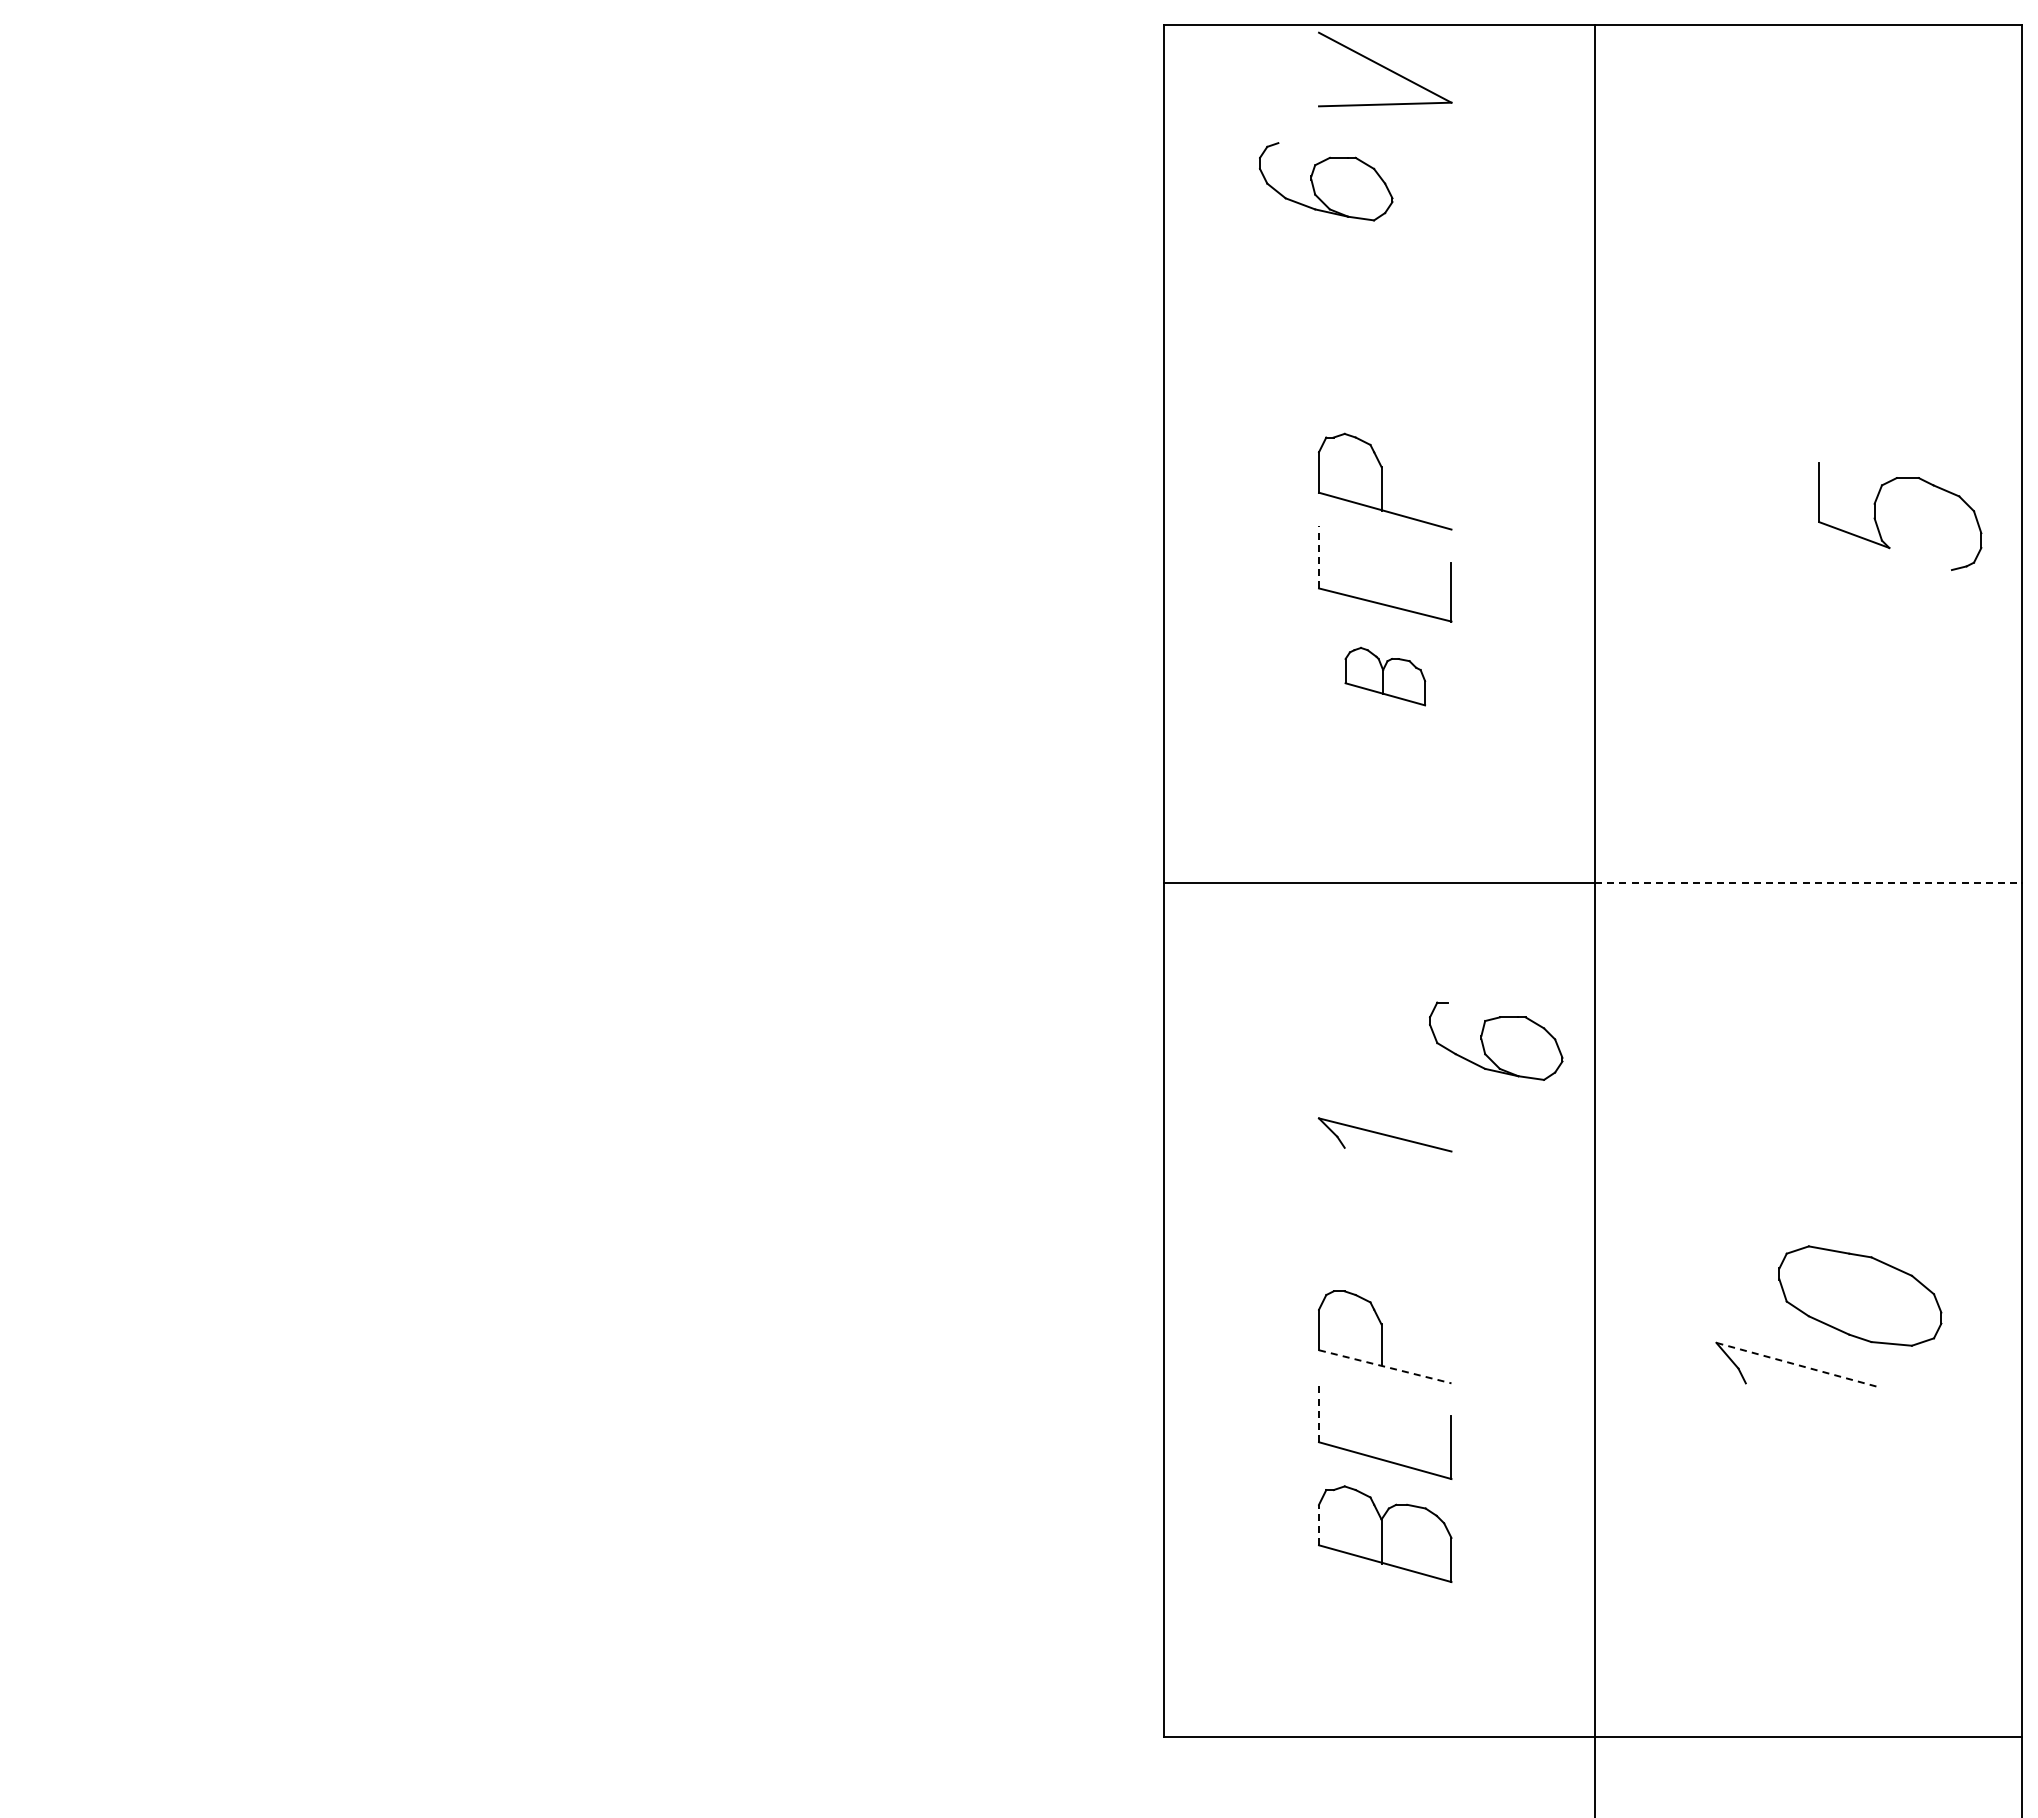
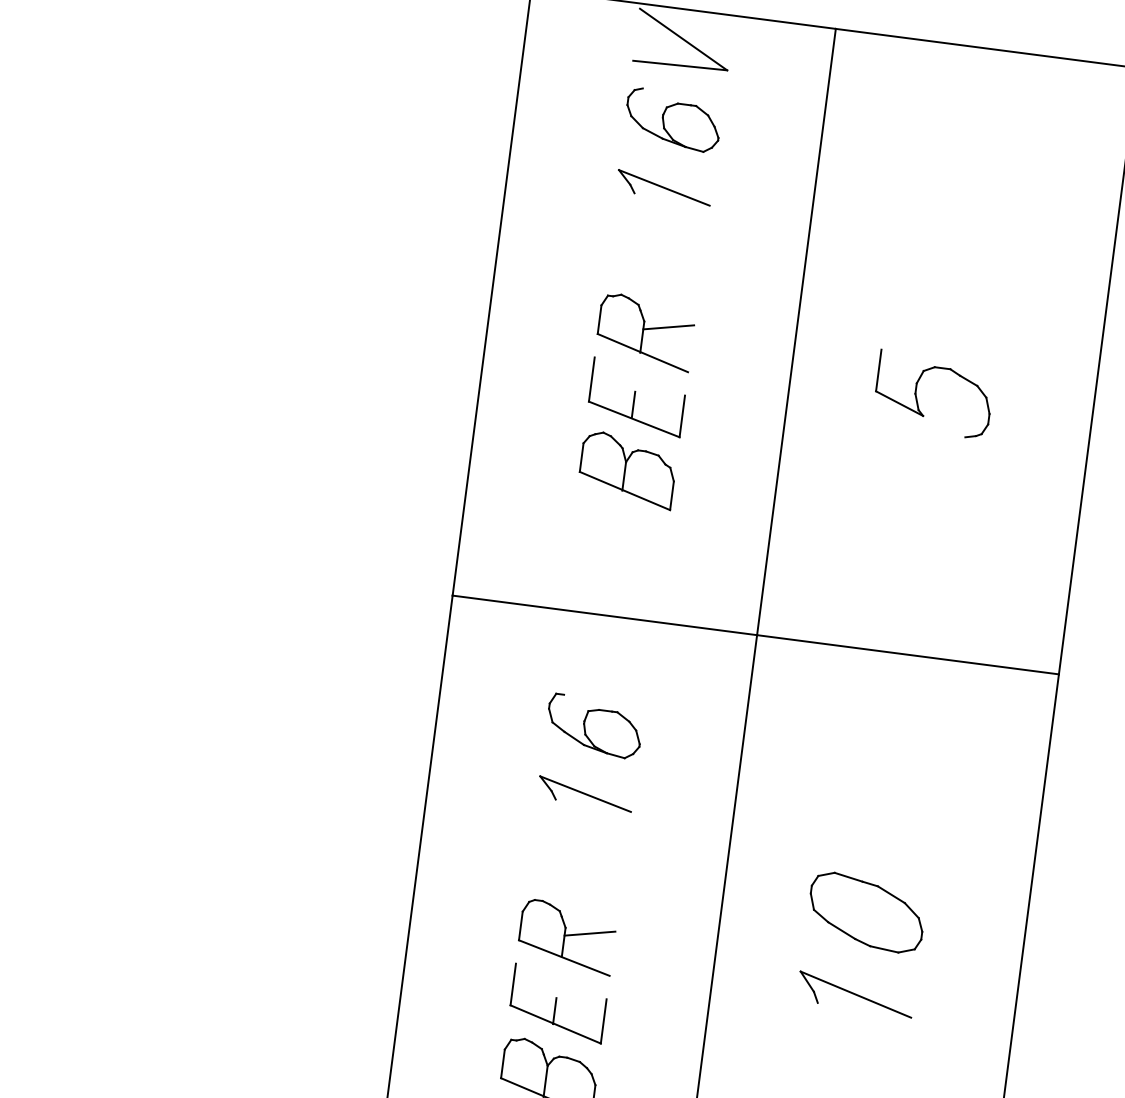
part: (1326, 181) -> (673, 120), moved
part: (1385, 276) -> (664, 187), added
line: (1416, 470) -> (668, 327), added
part: (1877, 523) -> (917, 397), moved
line: (1319, 556) -> (592, 379), dashed -> solid
line: (1381, 584) -> (633, 404), added
part: (1385, 676) -> (627, 470), size x1.67
line: (1808, 882) -> (908, 654), dashed -> solid
part: (1496, 1040) -> (594, 725), moved
part: (1860, 1295) -> (866, 912), moved
line: (1416, 1327) -> (590, 933), added
line: (1797, 1364) -> (856, 994), dashed -> solid
line: (1385, 1366) -> (564, 957), dashed -> solid
line: (1319, 1412) -> (513, 984), dashed -> solid
line: (1381, 1441) -> (554, 1010), added
line: (1319, 1524) -> (503, 1063), dashed -> solid

